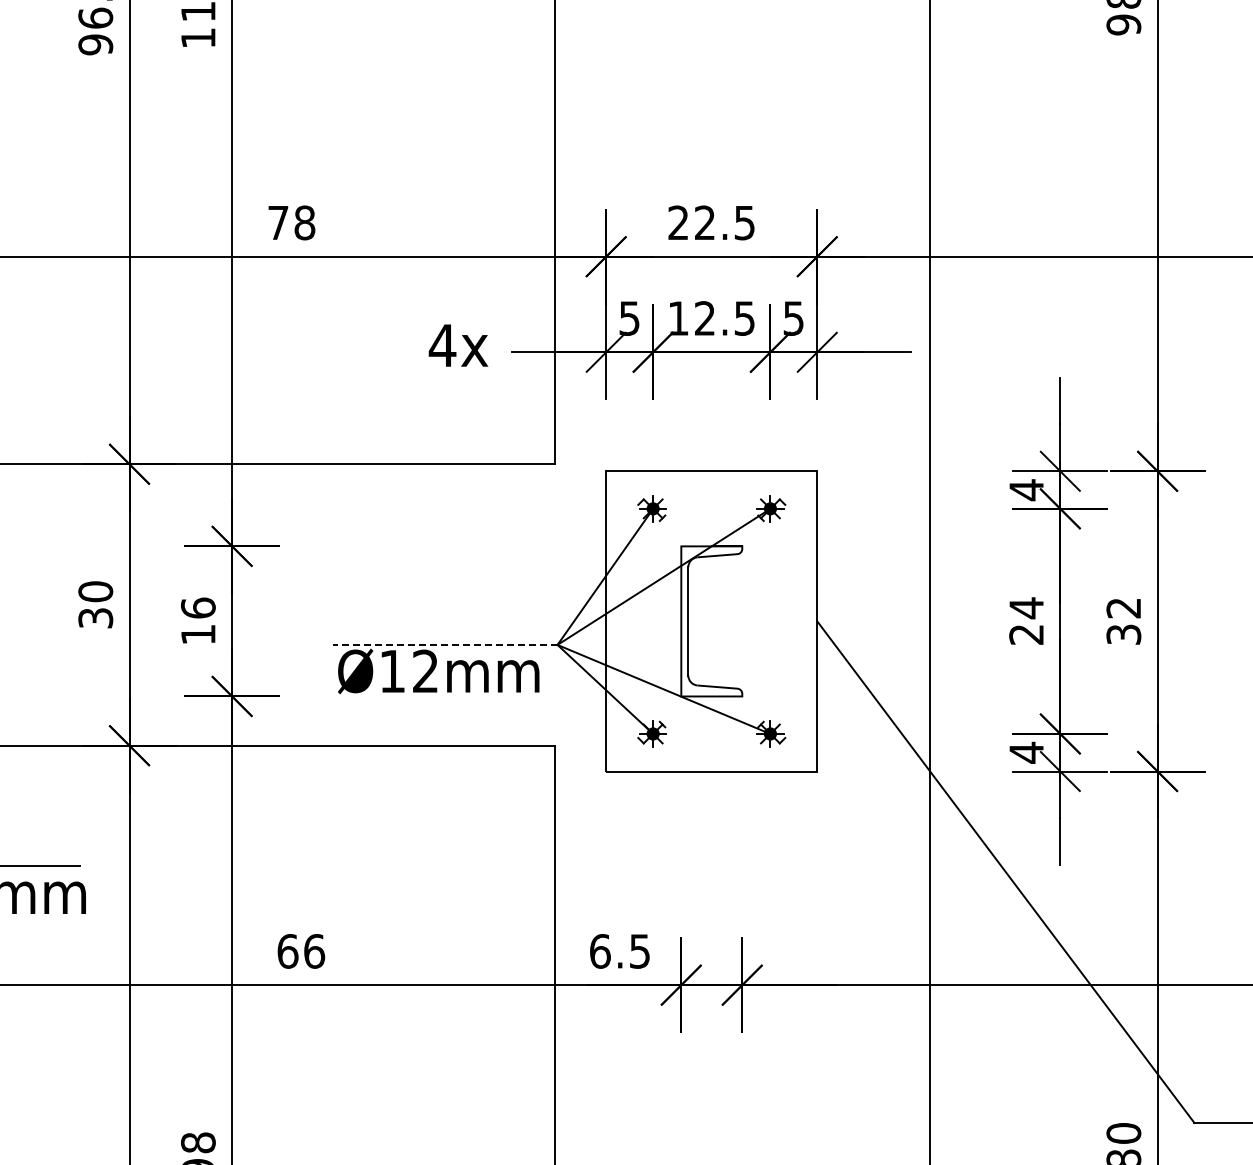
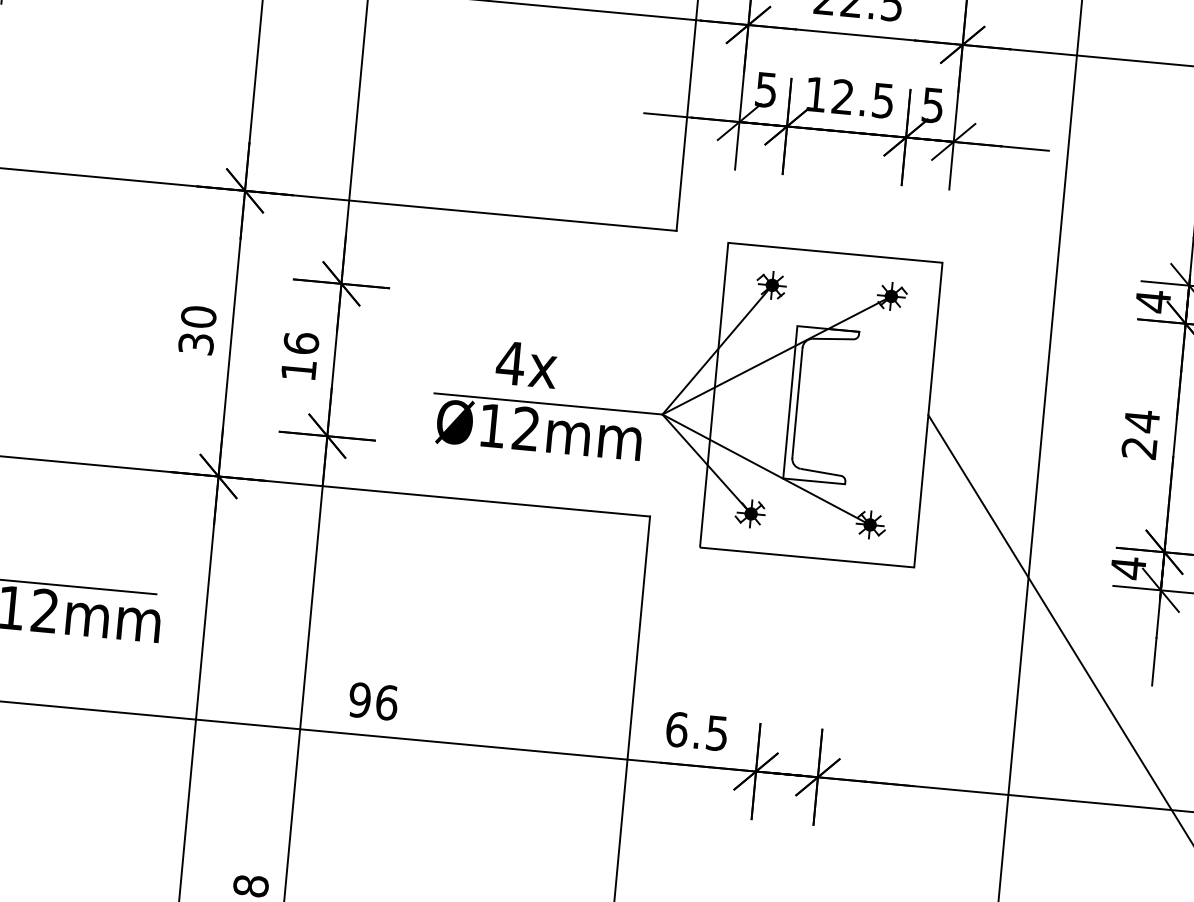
text: (458, 345) -> (526, 364), moved
line: (444, 644) -> (547, 403), dashed -> solid
text: (287, 951) -> (359, 700), 66 -> 96

